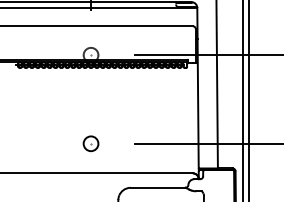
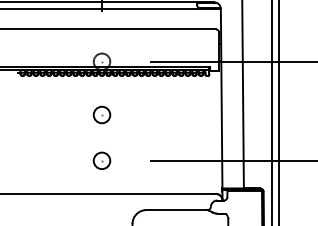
part: (90, 102) -> (101, 114), added

